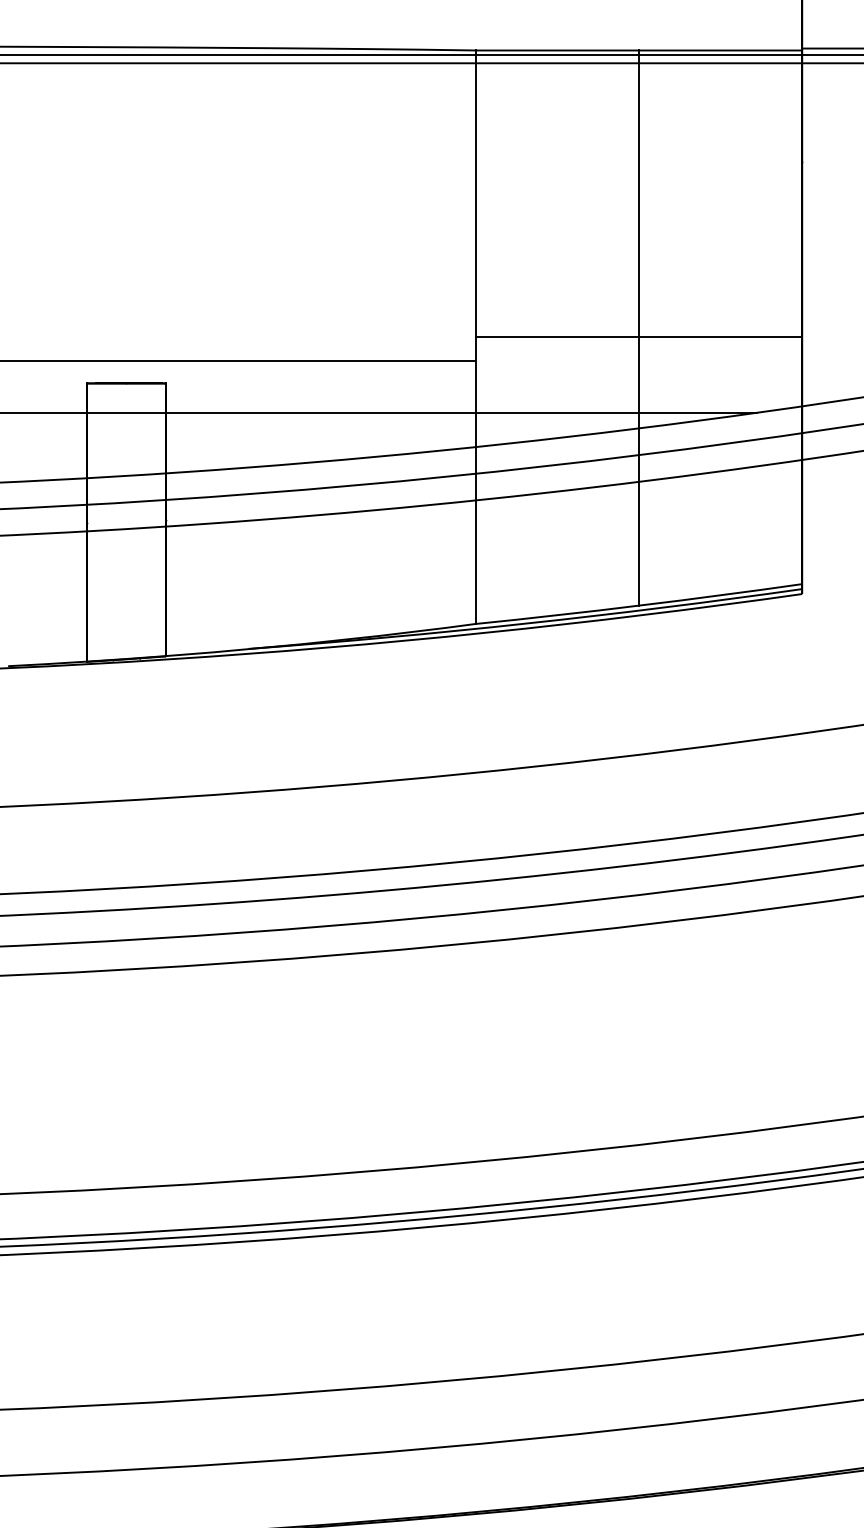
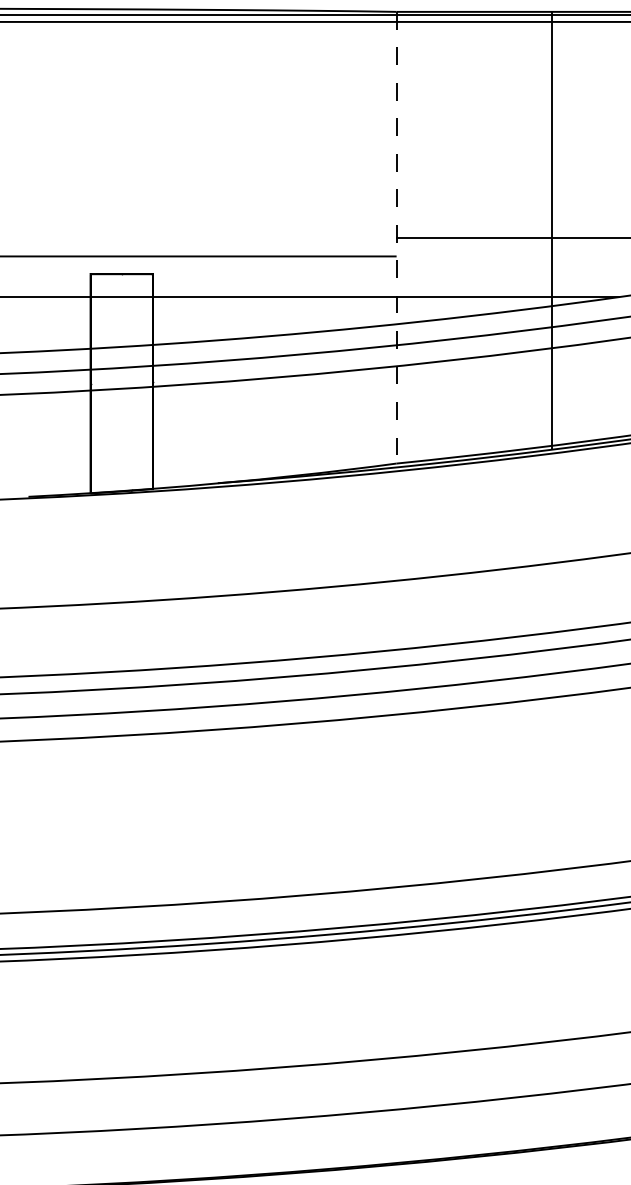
line: (638, 327) -> (551, 230), moved
line: (475, 337) -> (396, 237), solid -> dashed

